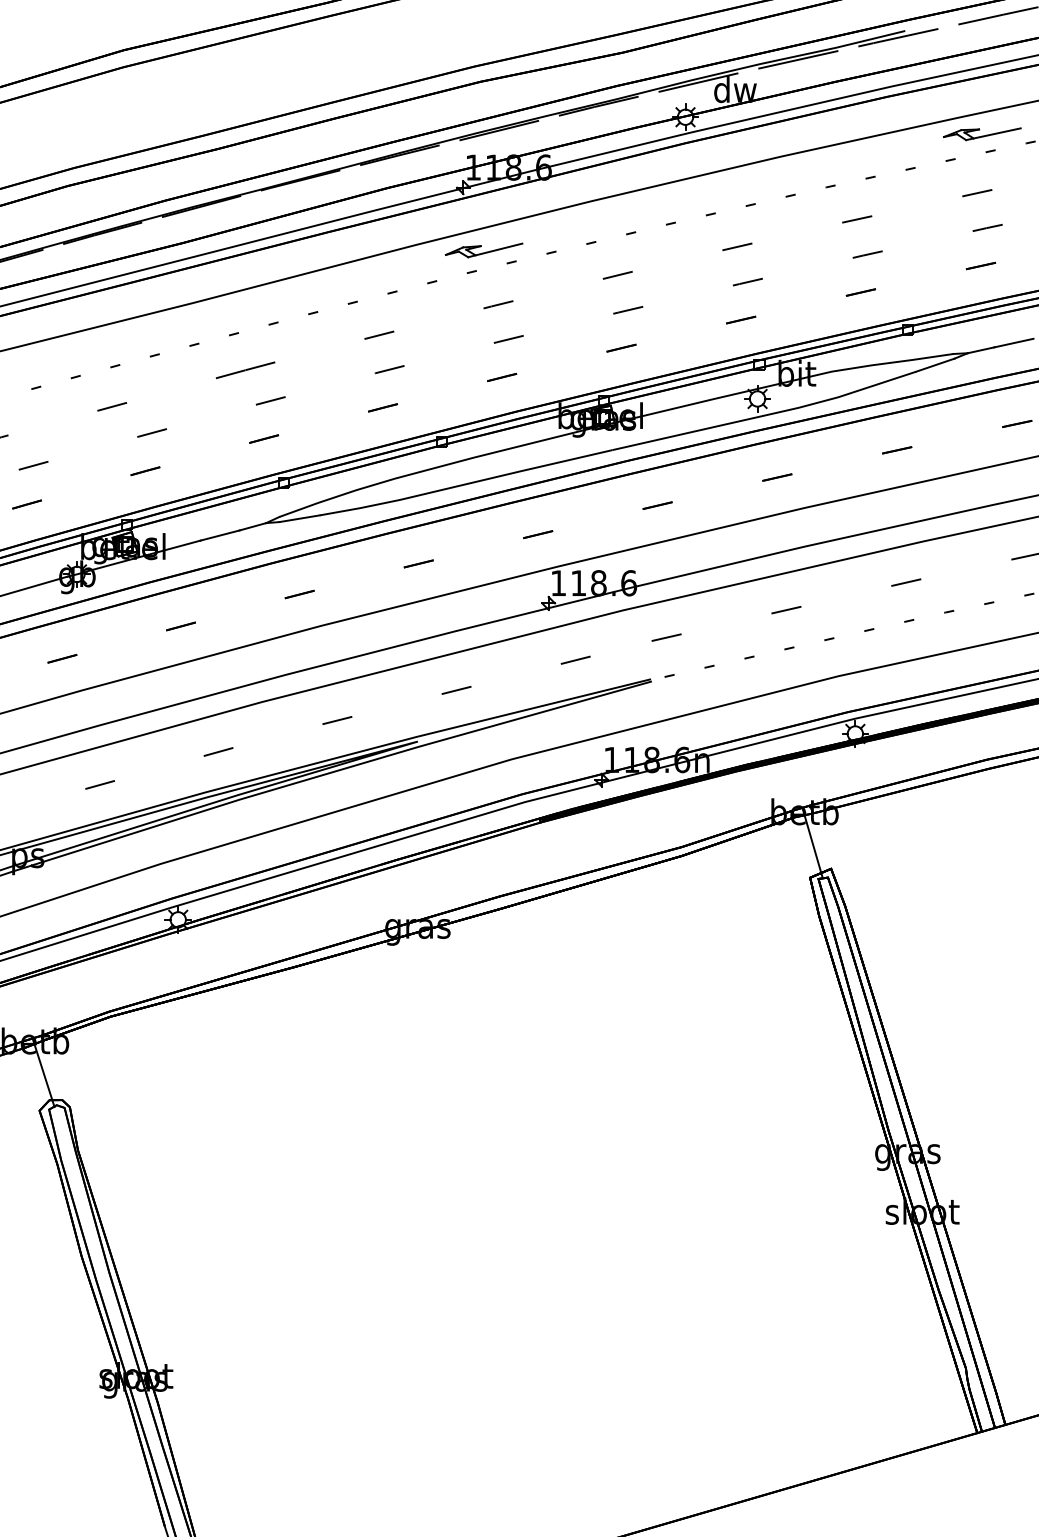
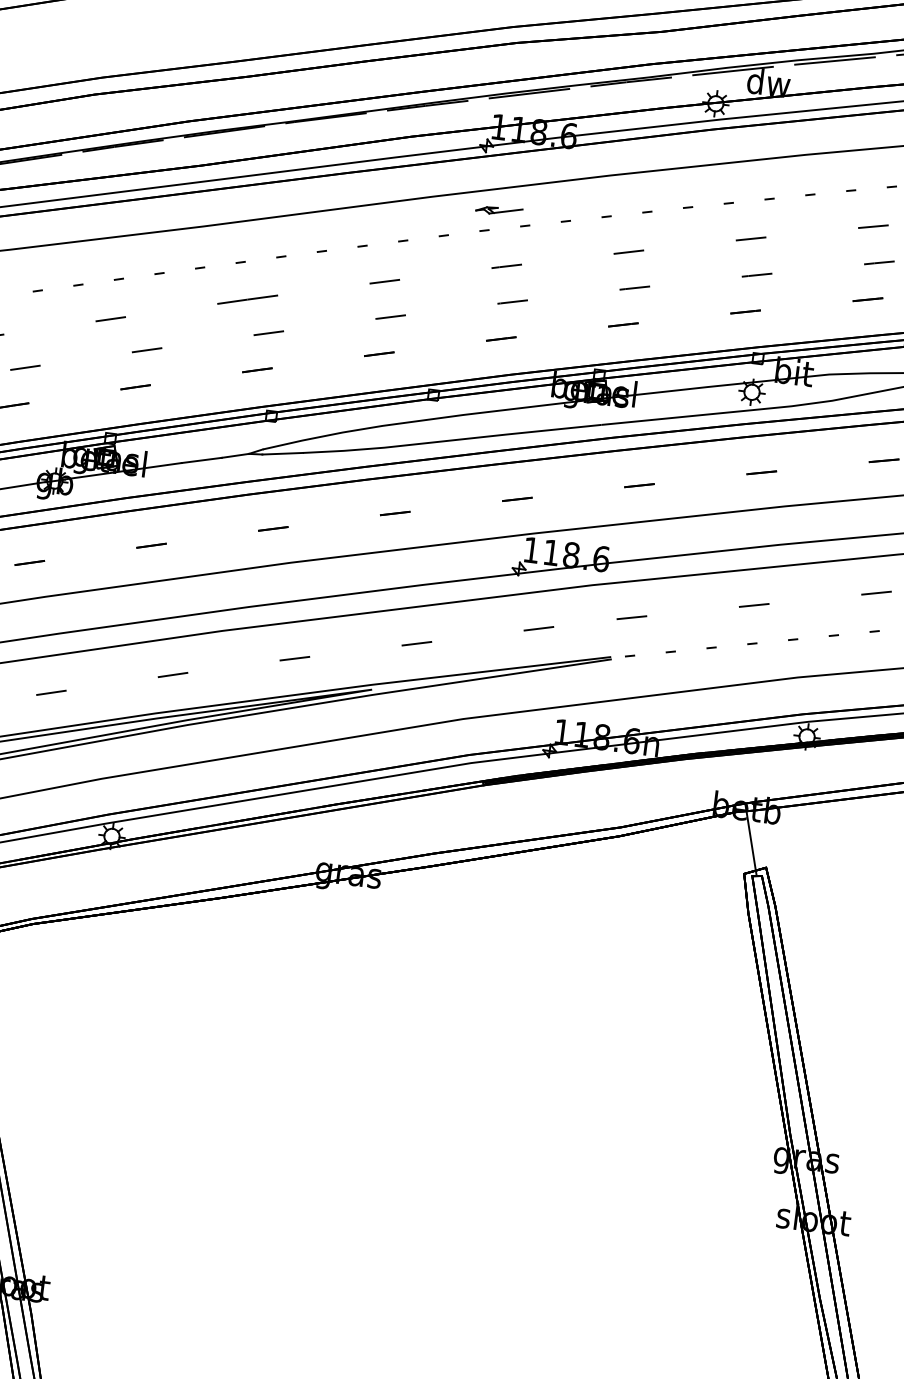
part: (483, 250) -> (498, 210), size x0.6

